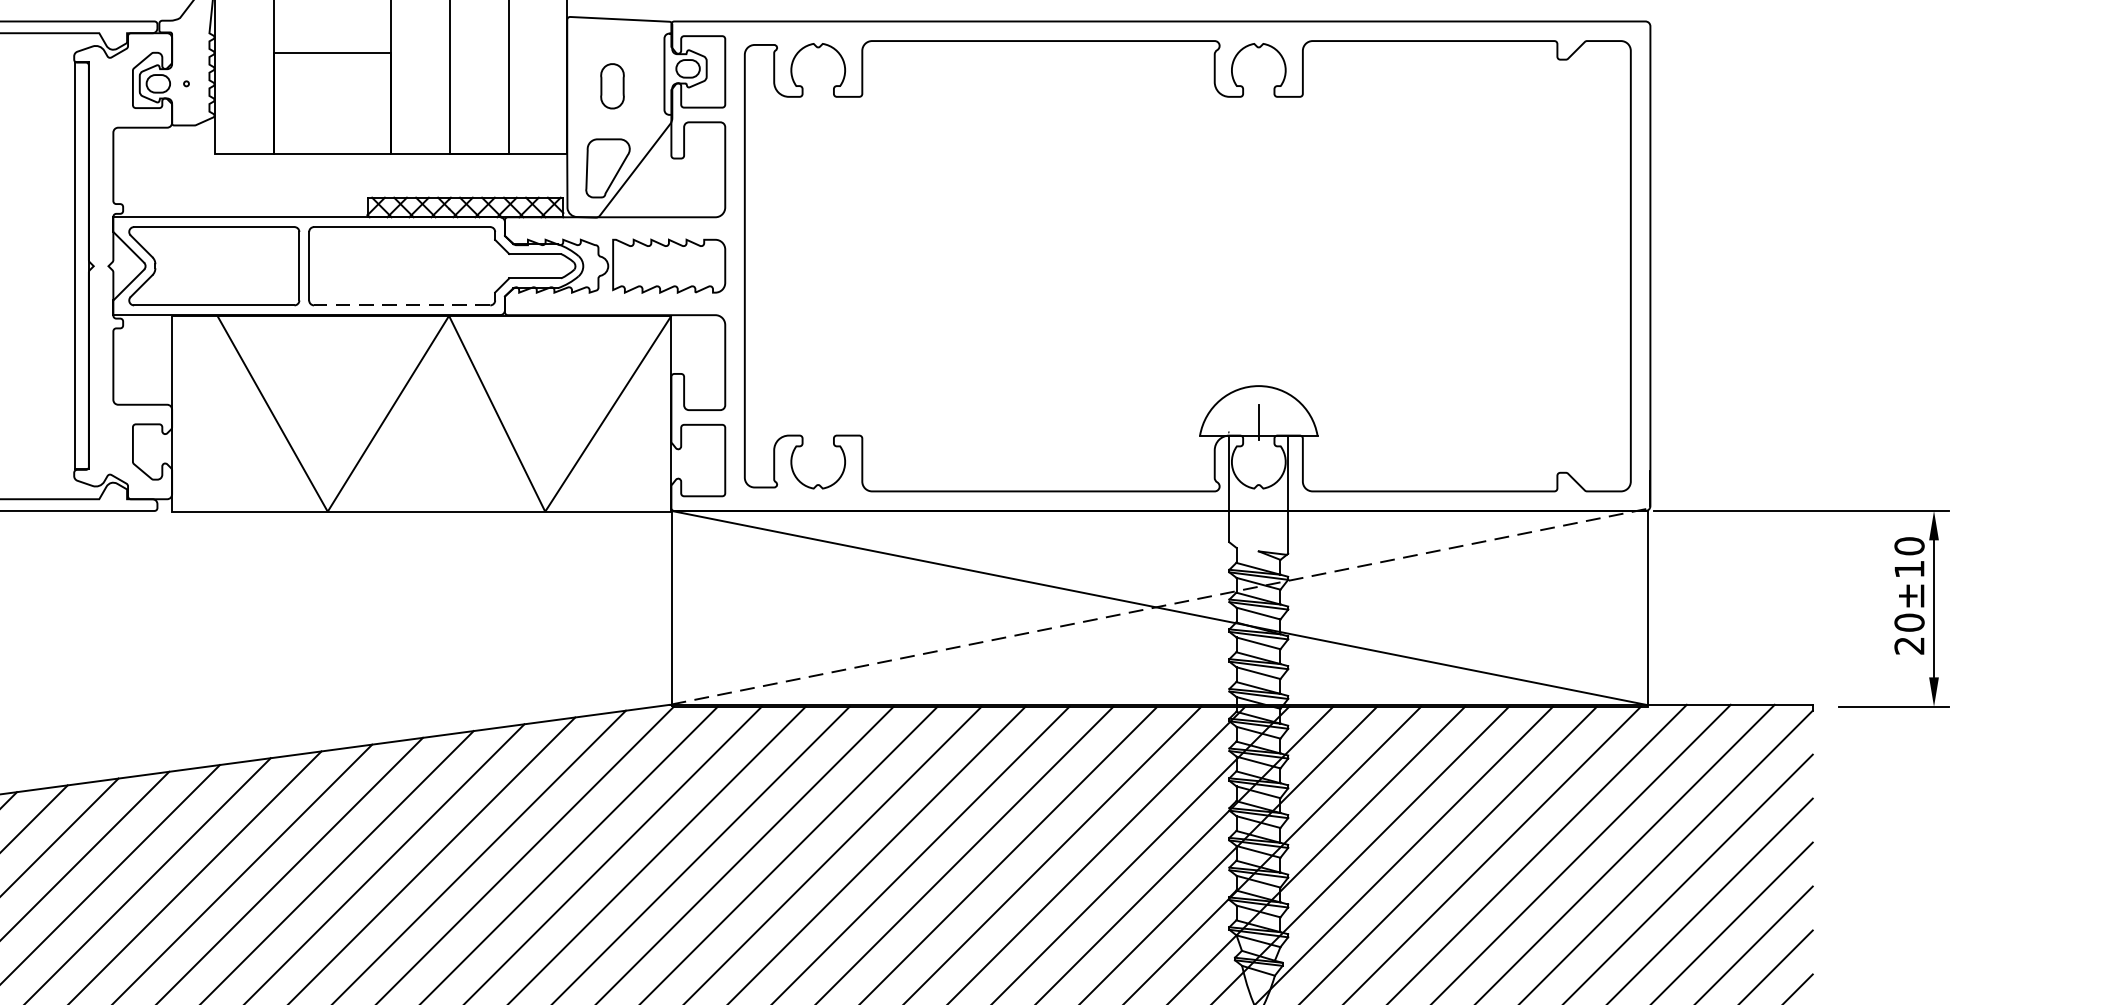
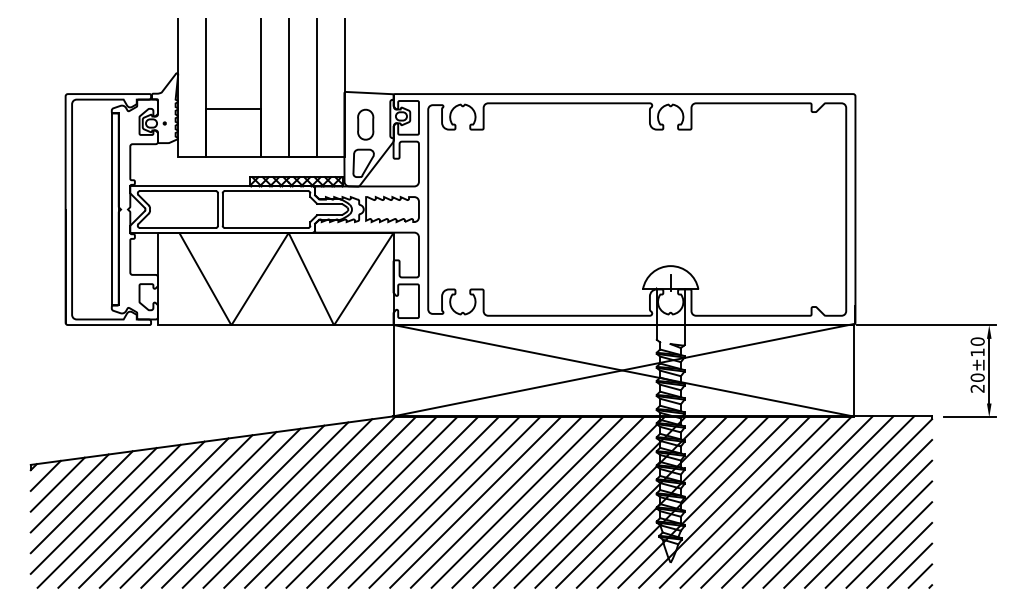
part: (611, 85) -> (365, 124), size x1.43
line: (402, 306) -> (266, 228), dashed -> solid
line: (1158, 607) -> (623, 370), dashed -> solid

